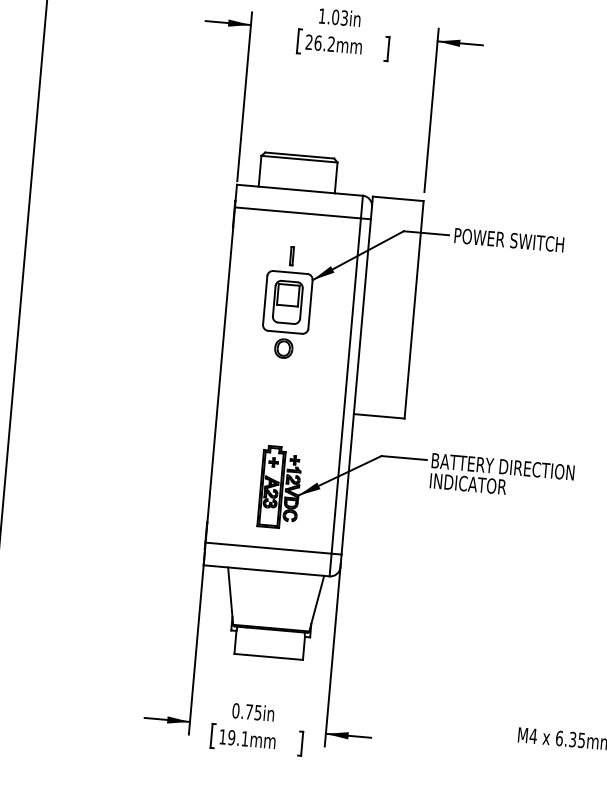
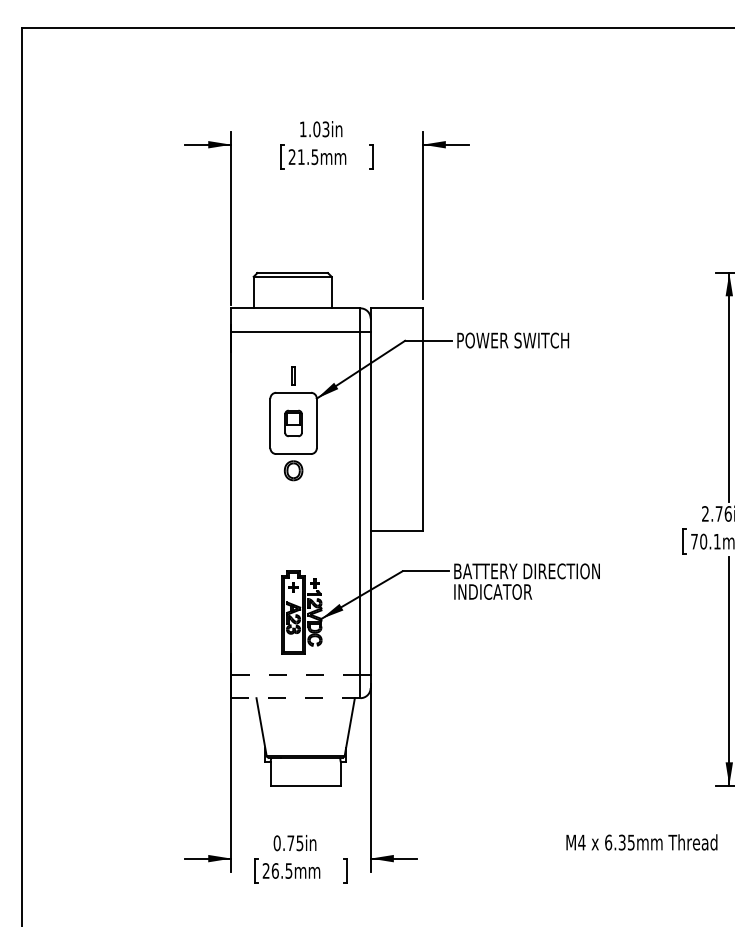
text: (324, 44) -> (307, 157), 26.2mm -> 21.5mm
part: (287, 302) -> (293, 423), size x0.6
line: (268, 547) -> (295, 674), solid -> dashed
line: (266, 571) -> (295, 698), solid -> dashed
text: (233, 737) -> (277, 870), 19.1mm -> 26.5mm

